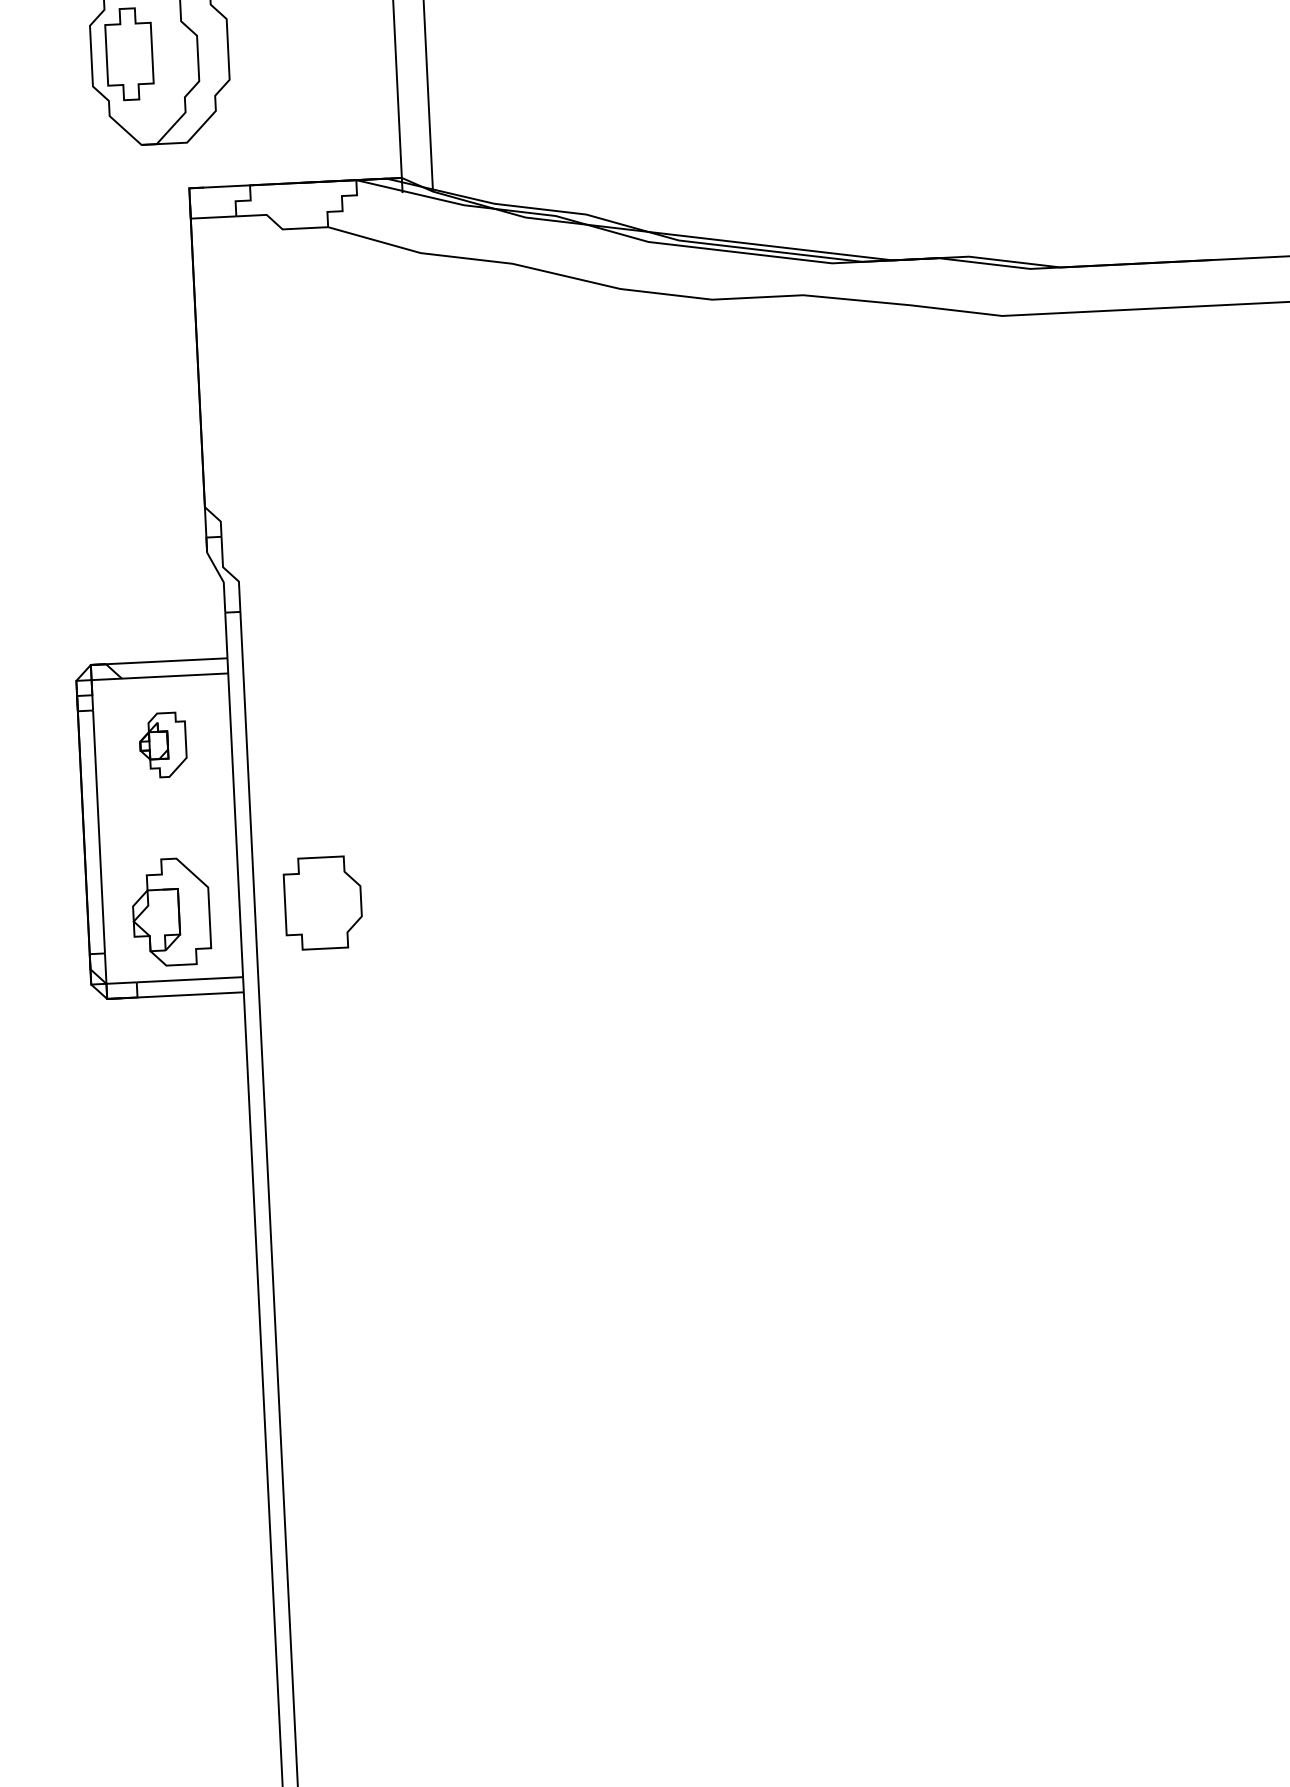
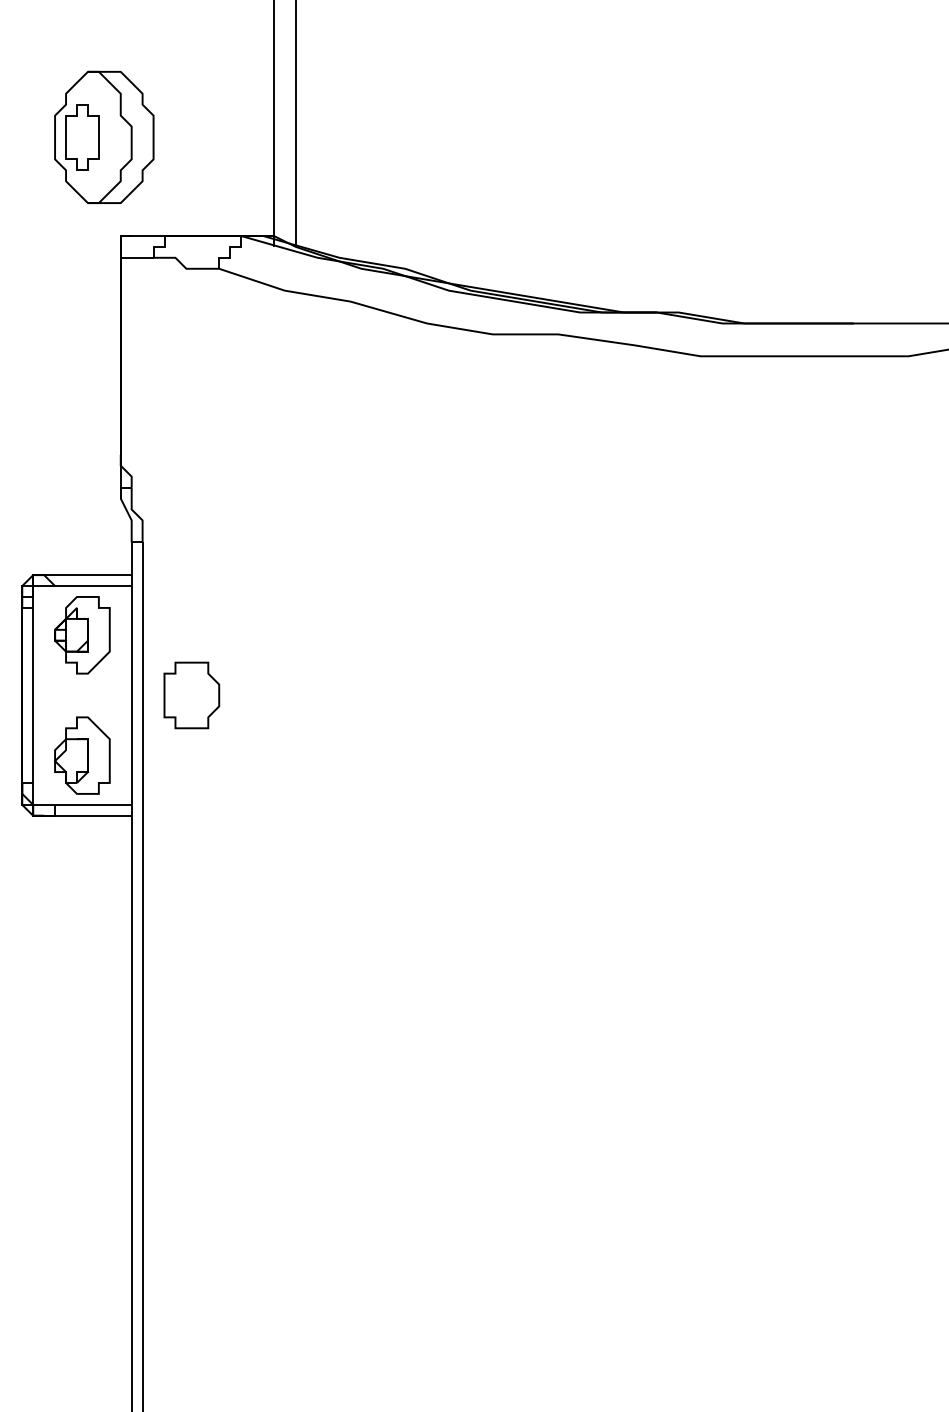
part: (163, 745) -> (82, 635), size x1.67
part: (322, 903) -> (191, 695), moved

